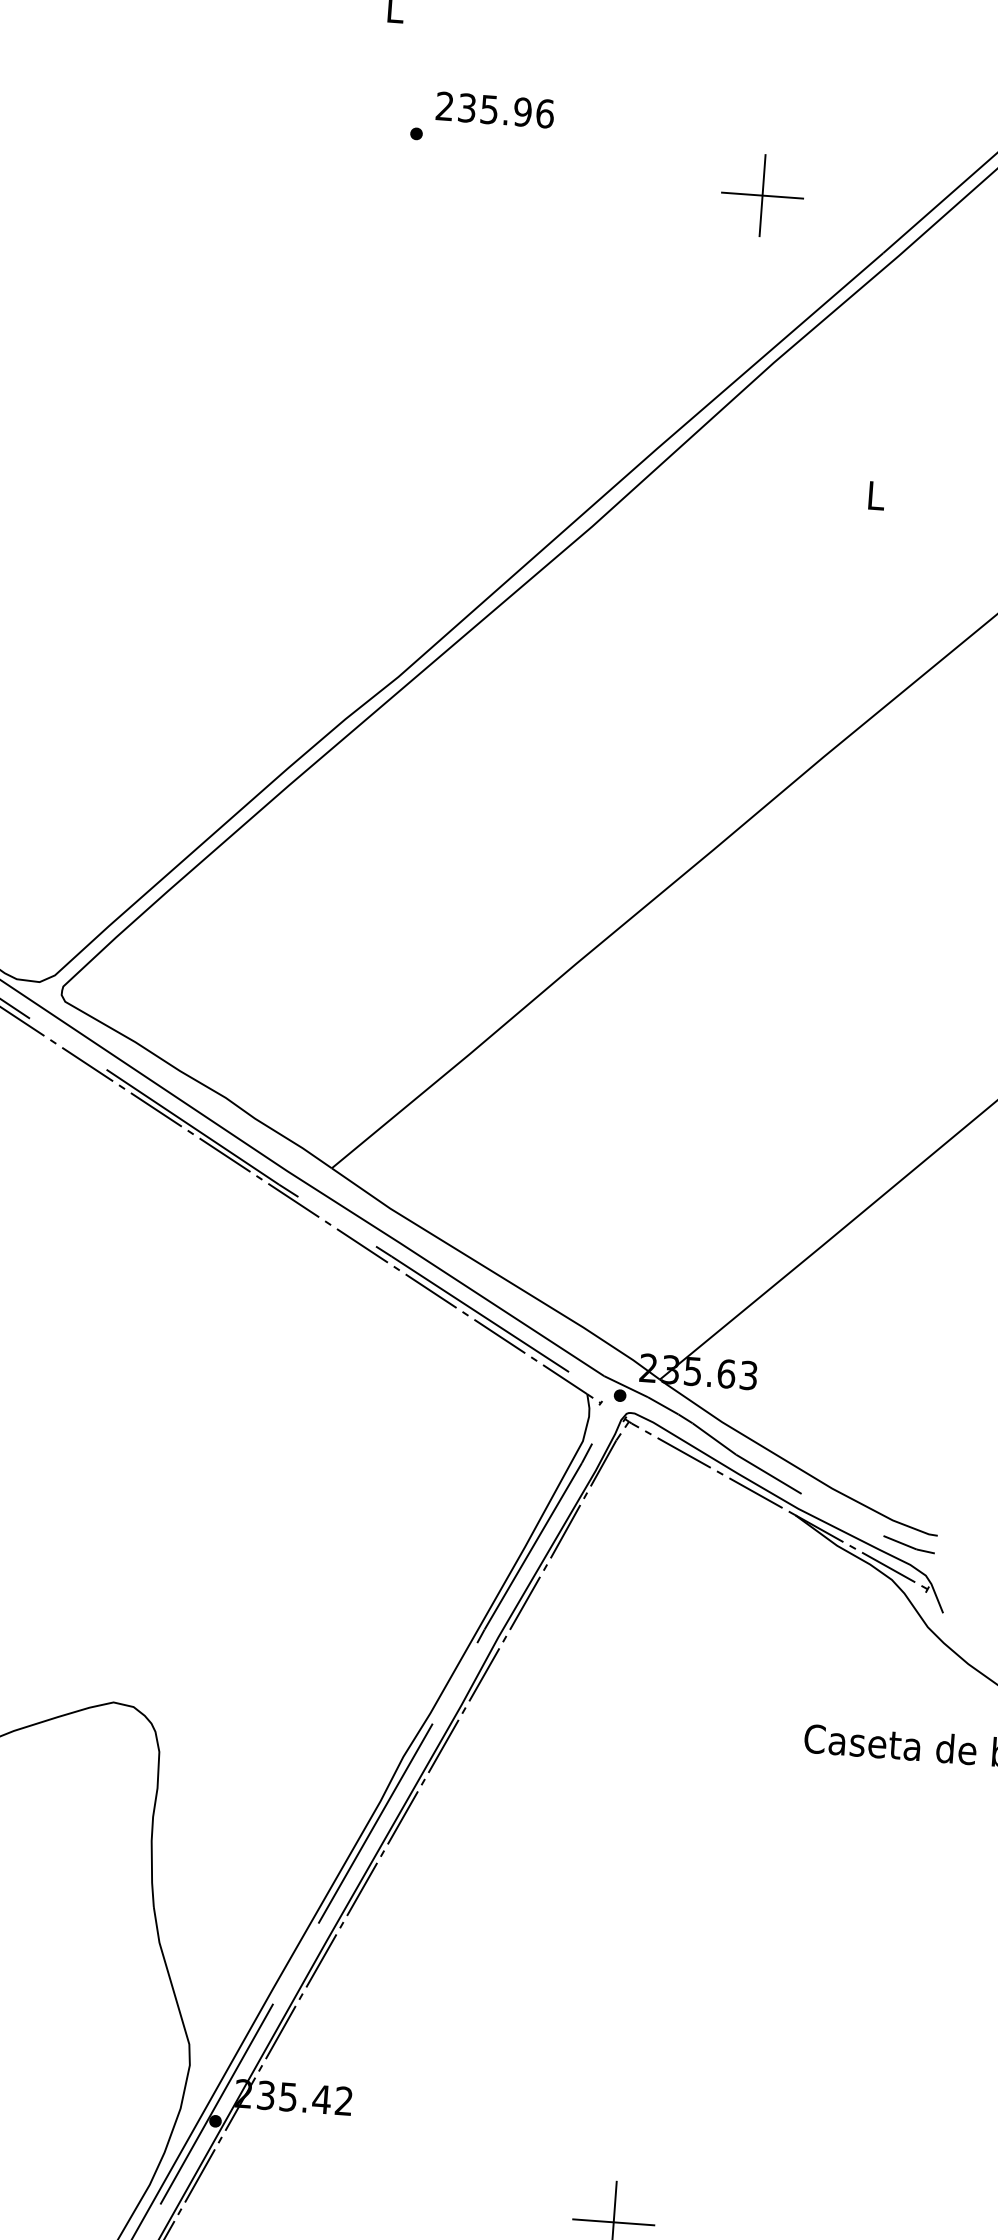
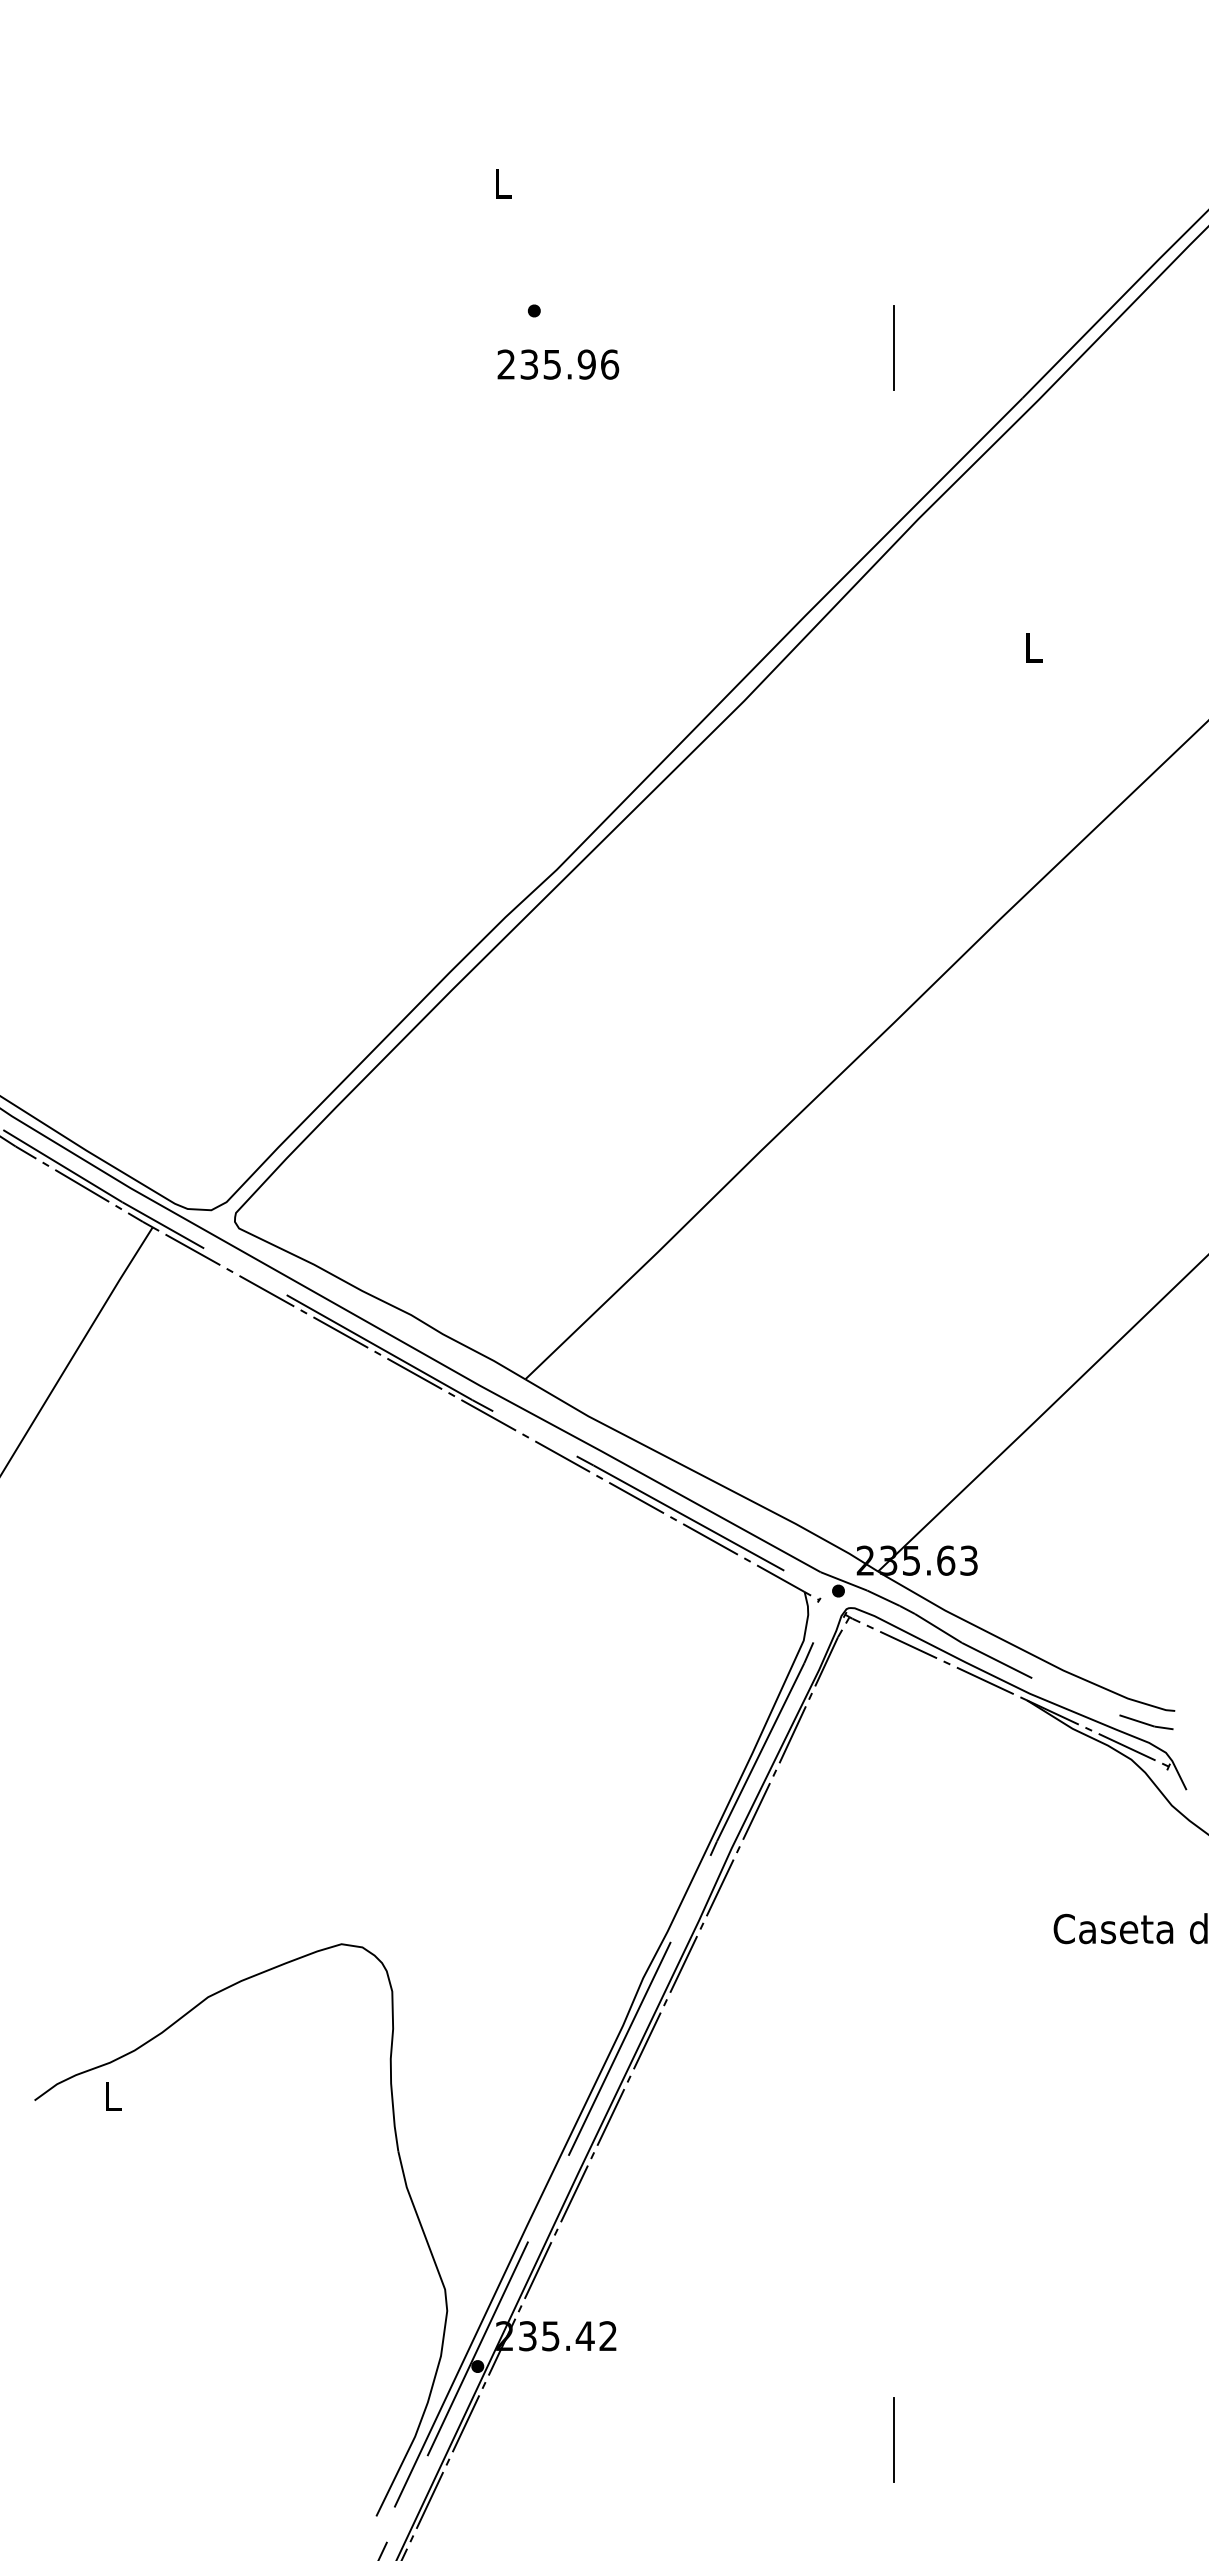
text: (495, 110) -> (558, 364), moved
line: (762, 195) -> (894, 348), removed
line: (613, 2222) -> (894, 2440), removed

